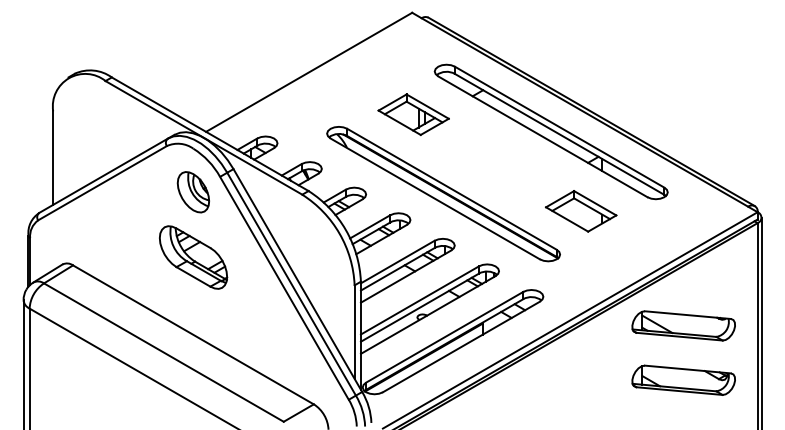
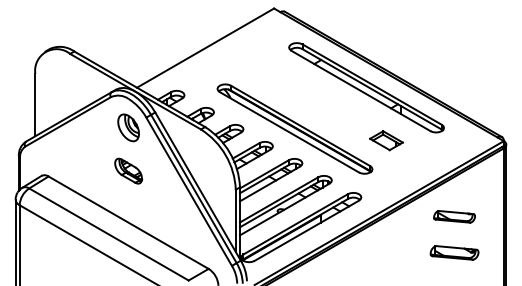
part: (412, 113) -> (274, 75), removed
part: (581, 211) -> (386, 140), size x0.7
part: (193, 256) -> (128, 170), size x0.6
part: (683, 325) -> (454, 216), size x0.6
part: (683, 379) -> (454, 252), size x0.7

